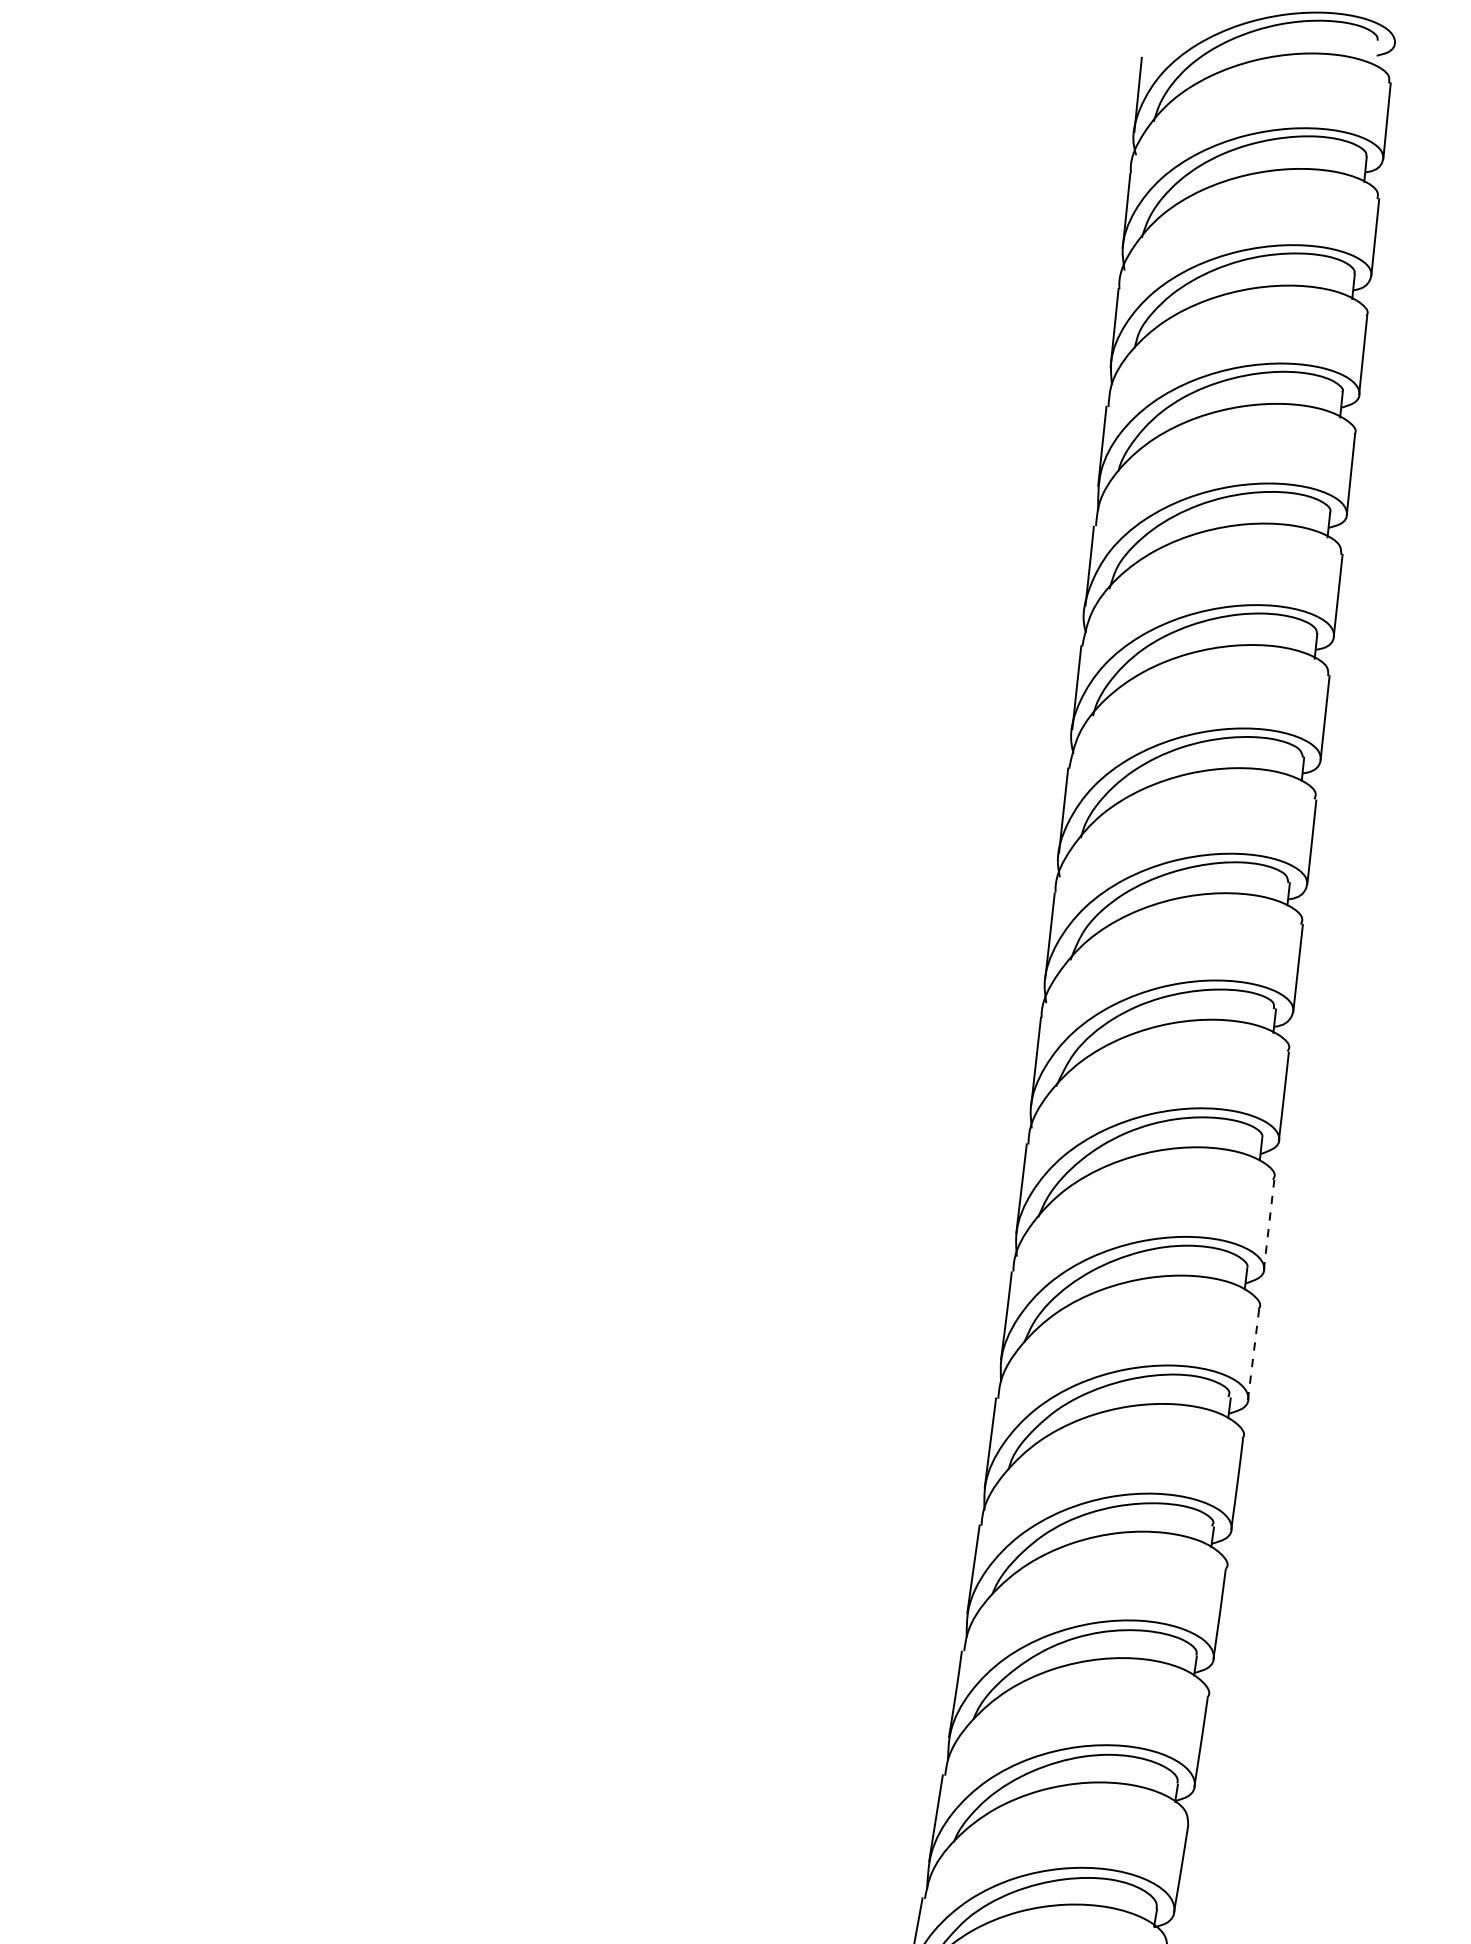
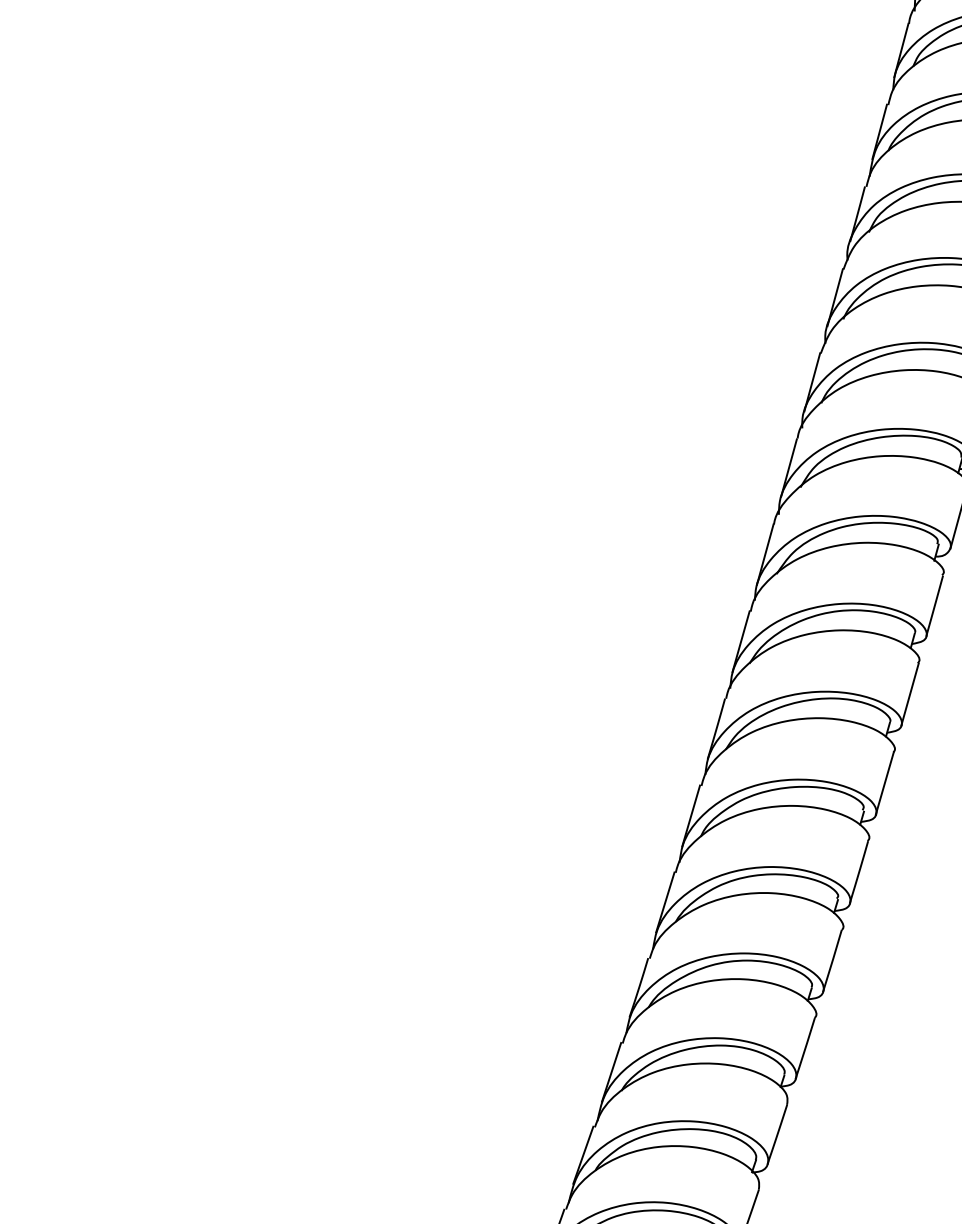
line: (1269, 1225) -> (910, 694), dashed -> solid
line: (1253, 1354) -> (884, 783), dashed -> solid

